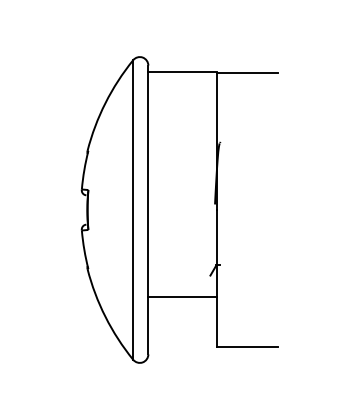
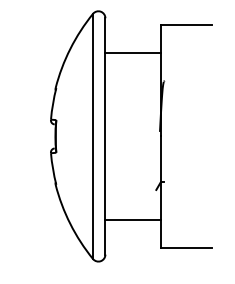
line: (182, 71) -> (133, 52), moved
line: (182, 297) -> (133, 220), moved

